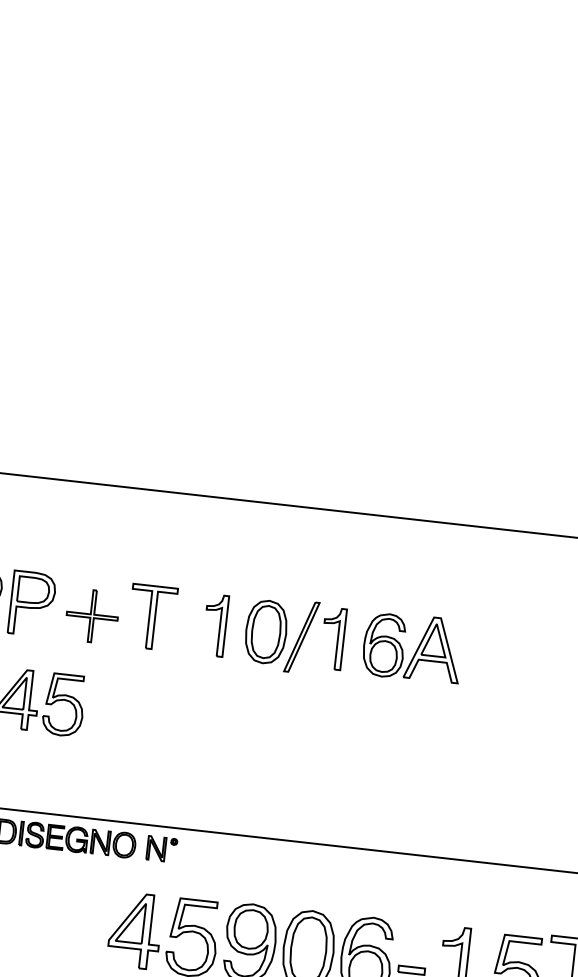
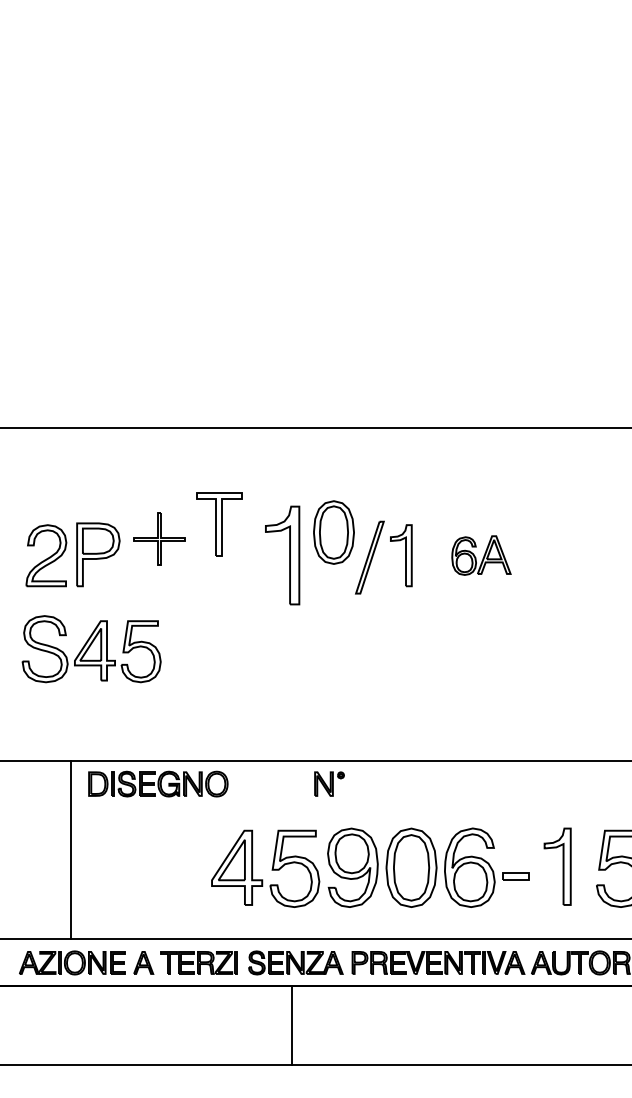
part: (92, 615) -> (159, 538), moved
part: (152, 617) -> (219, 524), moved
part: (215, 625) -> (282, 555), size x1.6
part: (265, 631) -> (333, 532), moved
part: (412, 647) -> (481, 555), size x0.6
part: (161, 848) -> (329, 783), moved

